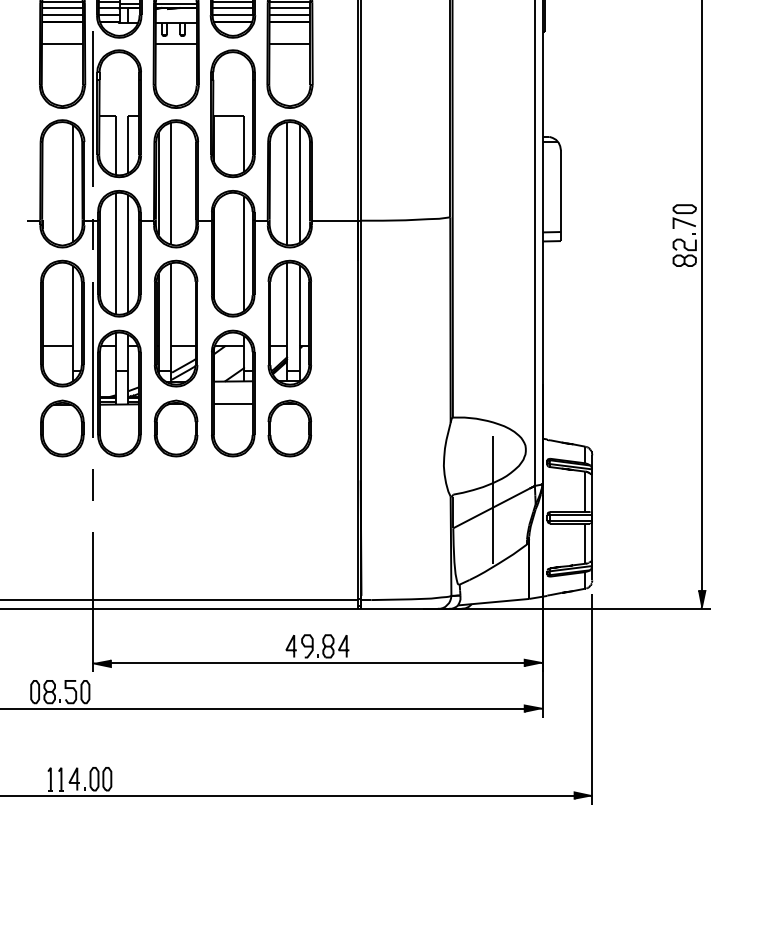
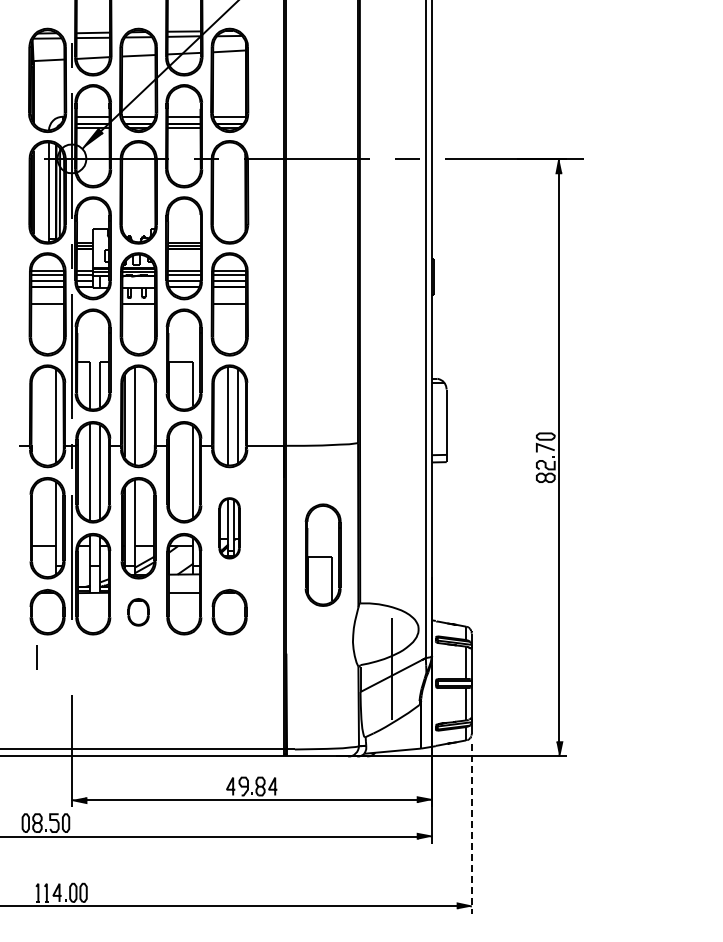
part: (289, 323) -> (229, 528), size x0.6
part: (405, 356) -> (322, 554), added
part: (175, 428) -> (138, 612), size x0.6
line: (92, 485) -> (36, 657), moved
line: (591, 700) -> (471, 829), solid -> dashed

